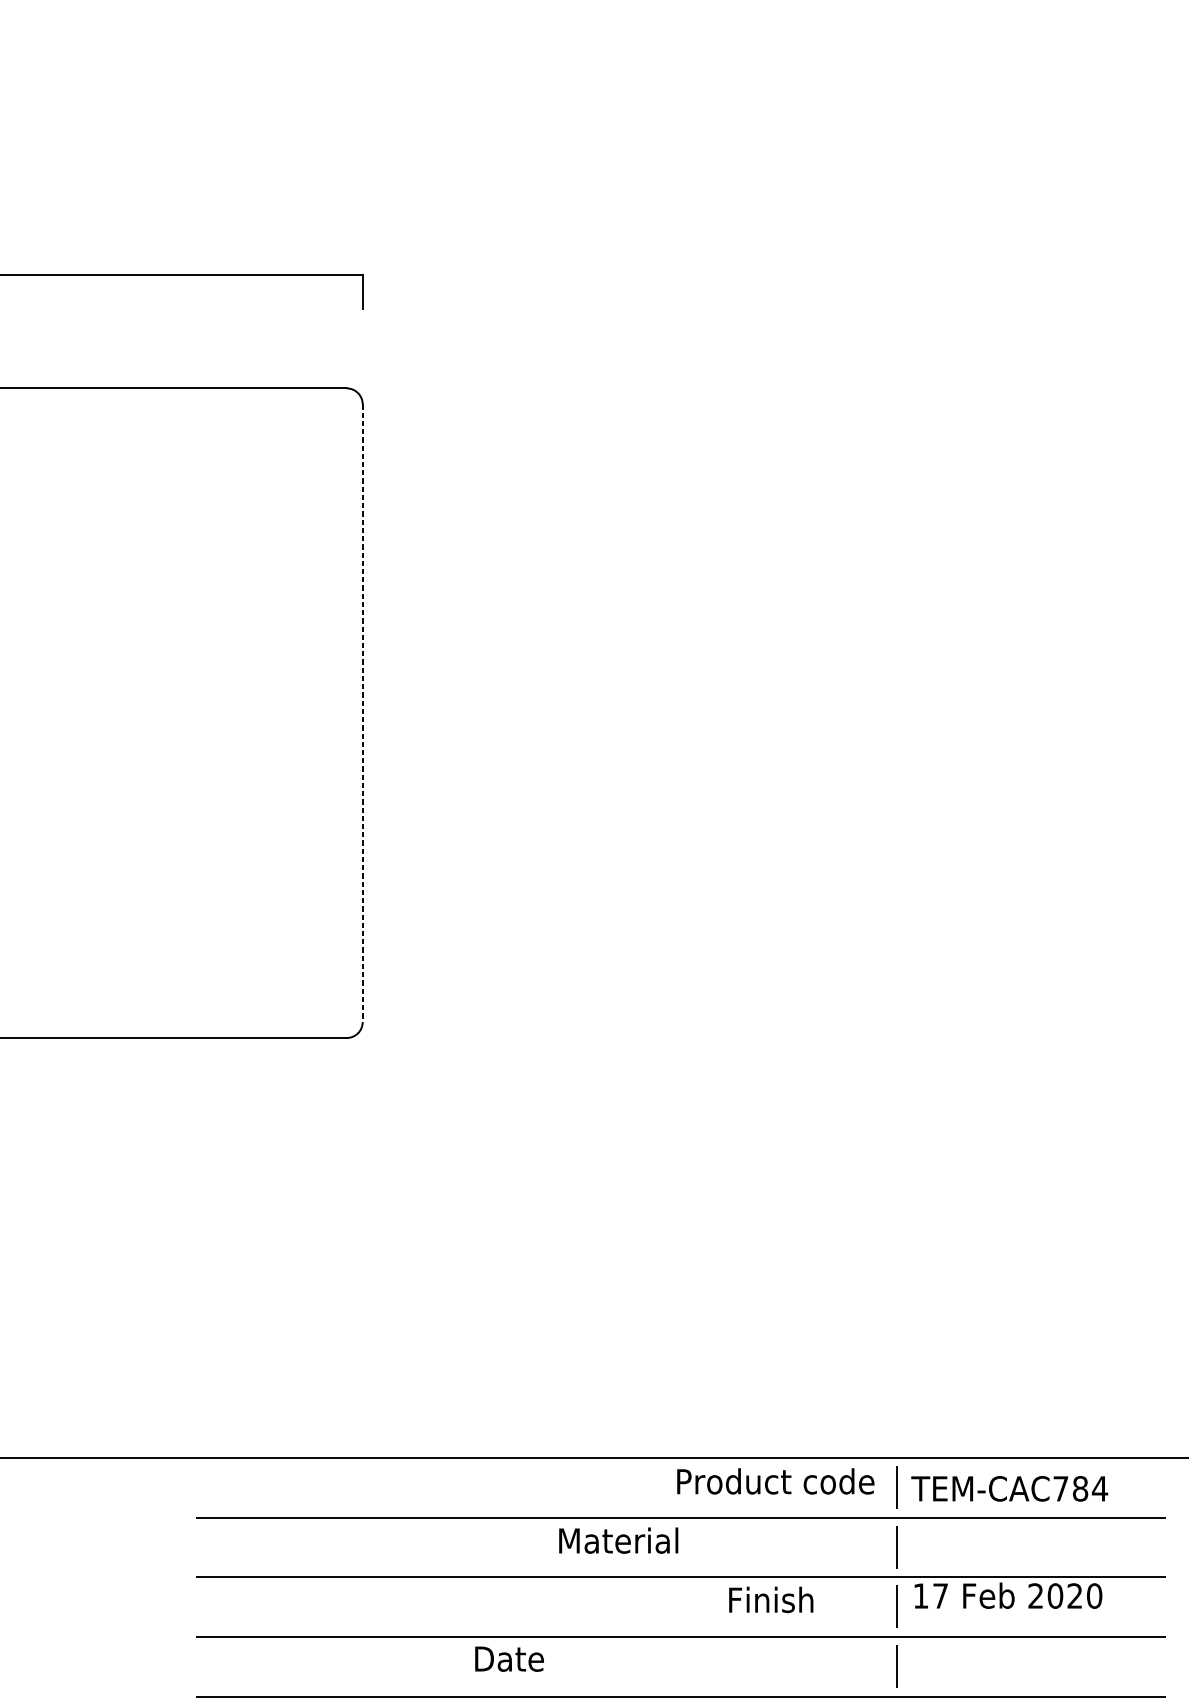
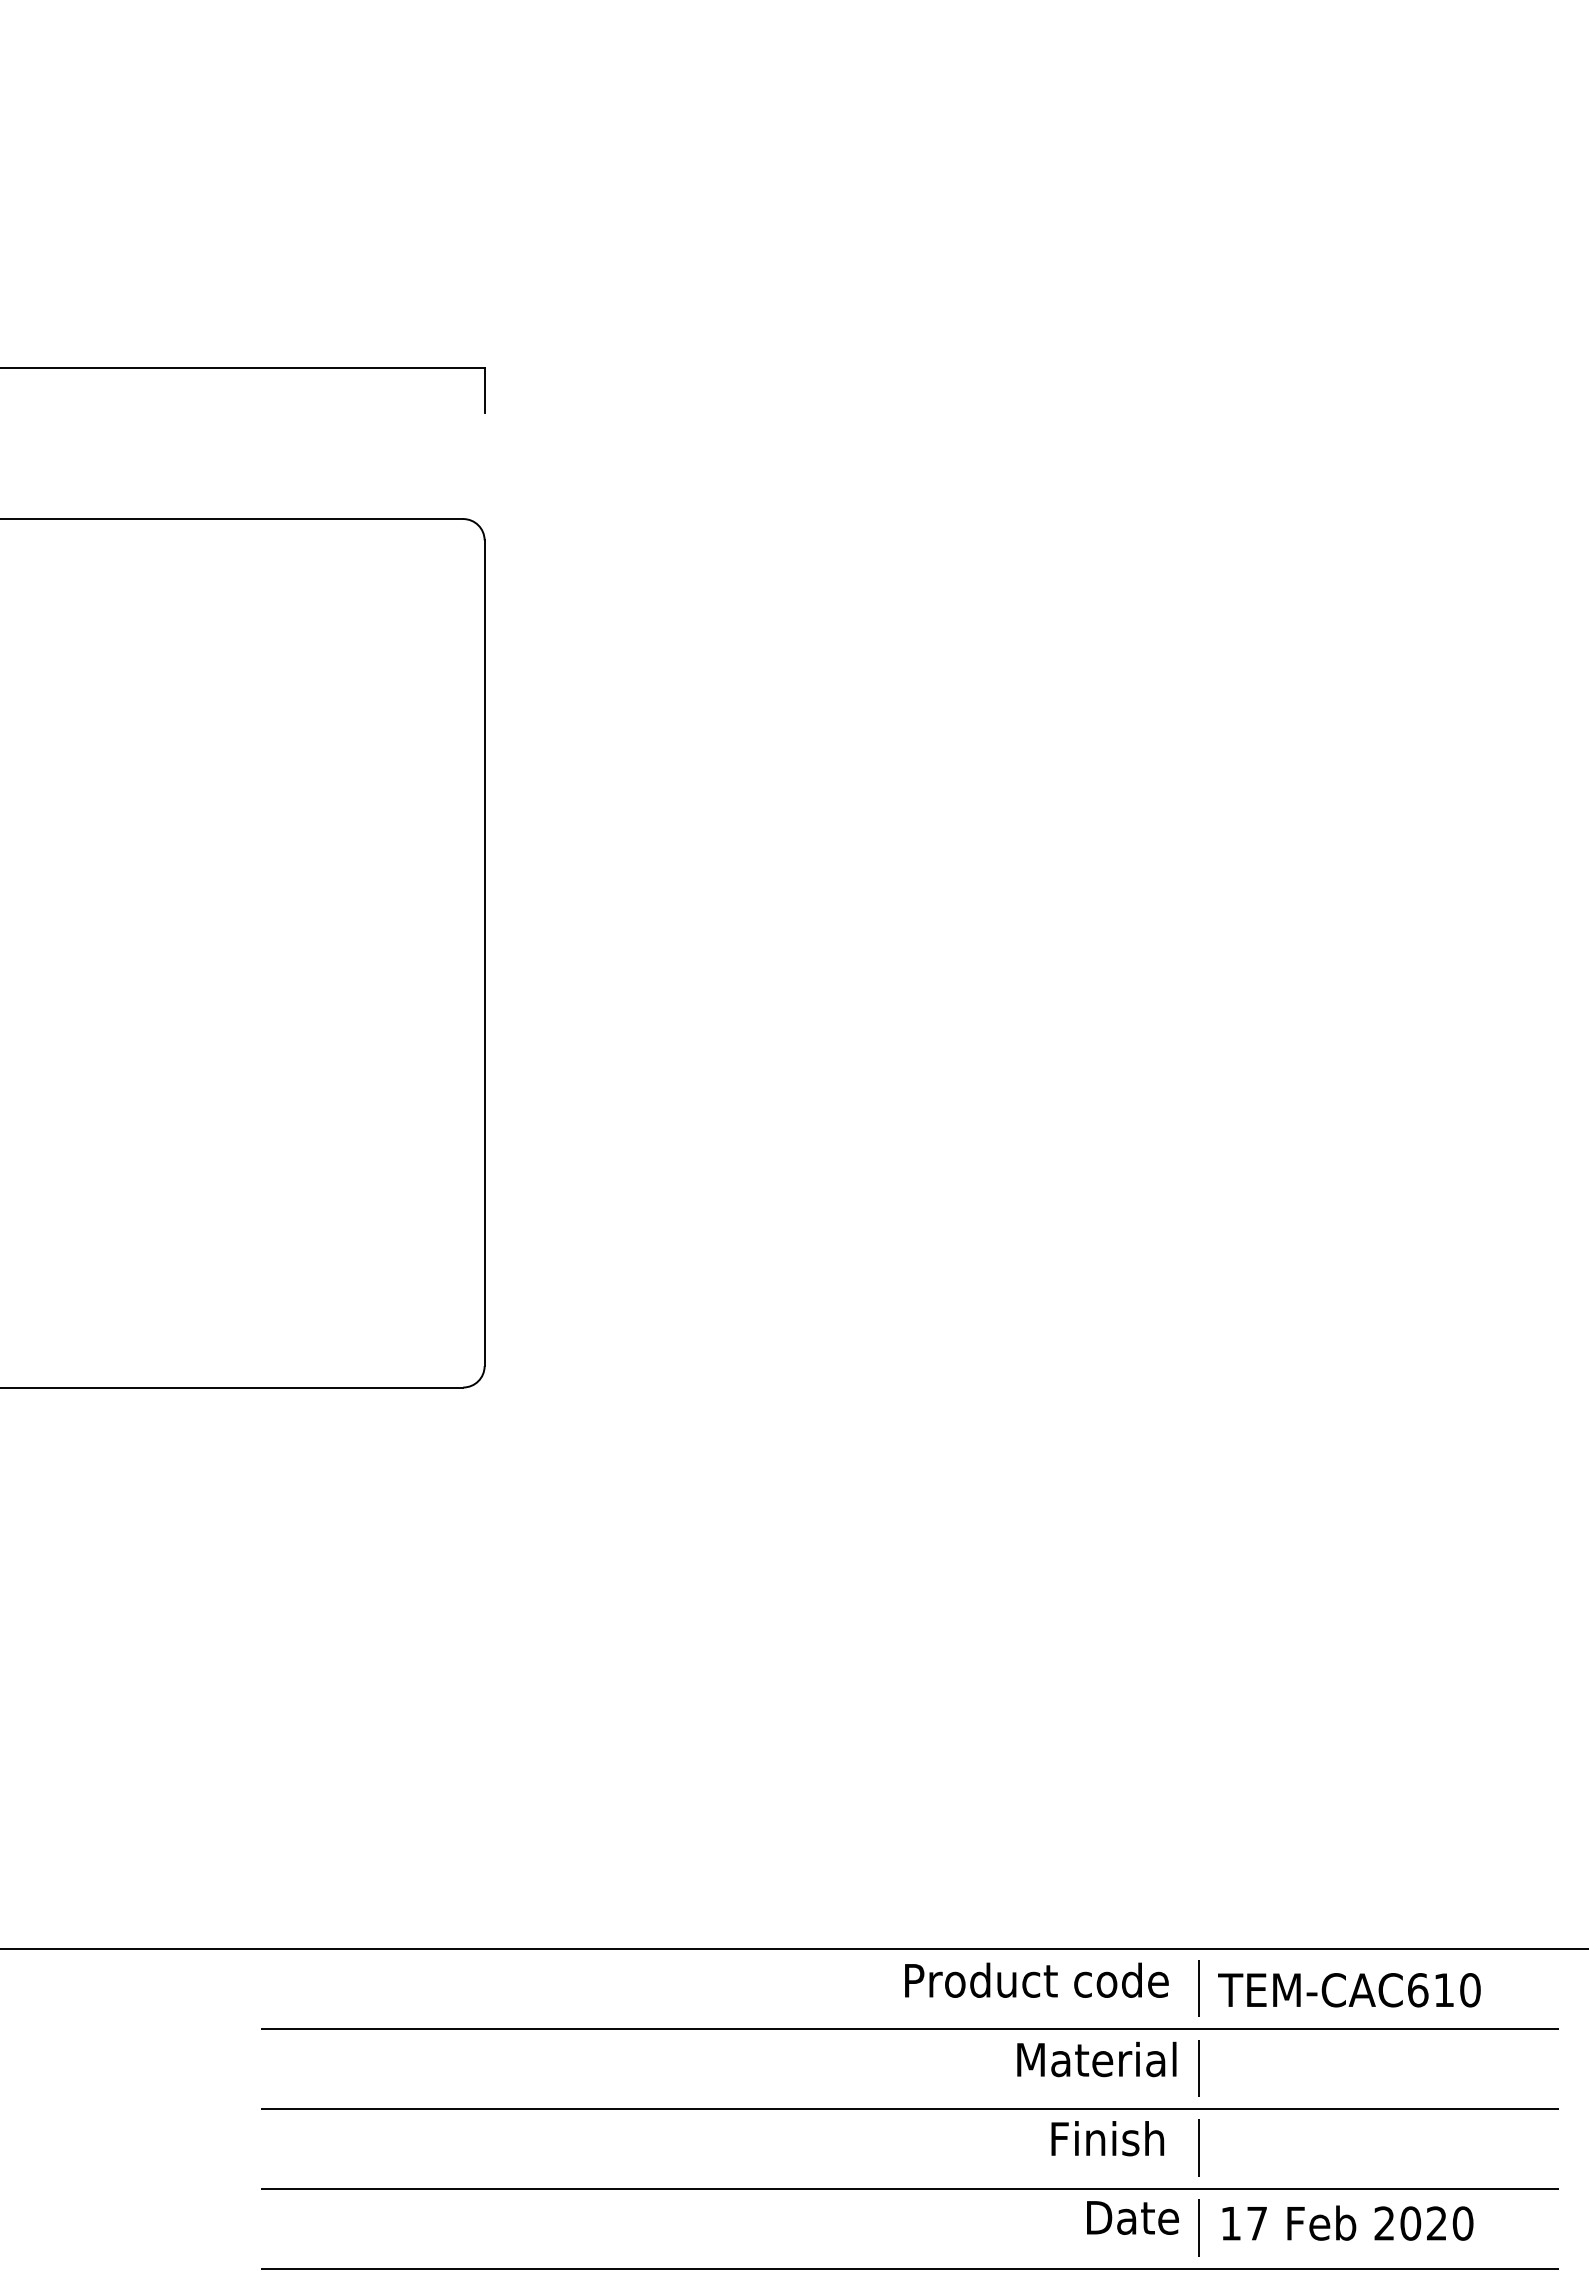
line: (362, 713) -> (484, 953), dashed -> solid
text: (1080, 1489) -> (1444, 1990), TEM-CAC784 -> TEM-CAC610
text: (618, 1540) -> (1096, 2059), moved
text: (1008, 1595) -> (1347, 2222), moved
text: (771, 1599) -> (1107, 2138), moved
text: (509, 1658) -> (1132, 2217), moved

